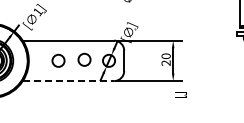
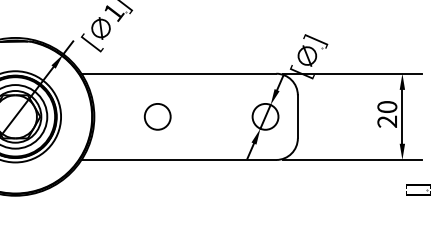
circle: (84, 59) -> (213, 113), removed
line: (68, 81) -> (179, 160), dashed -> solid

